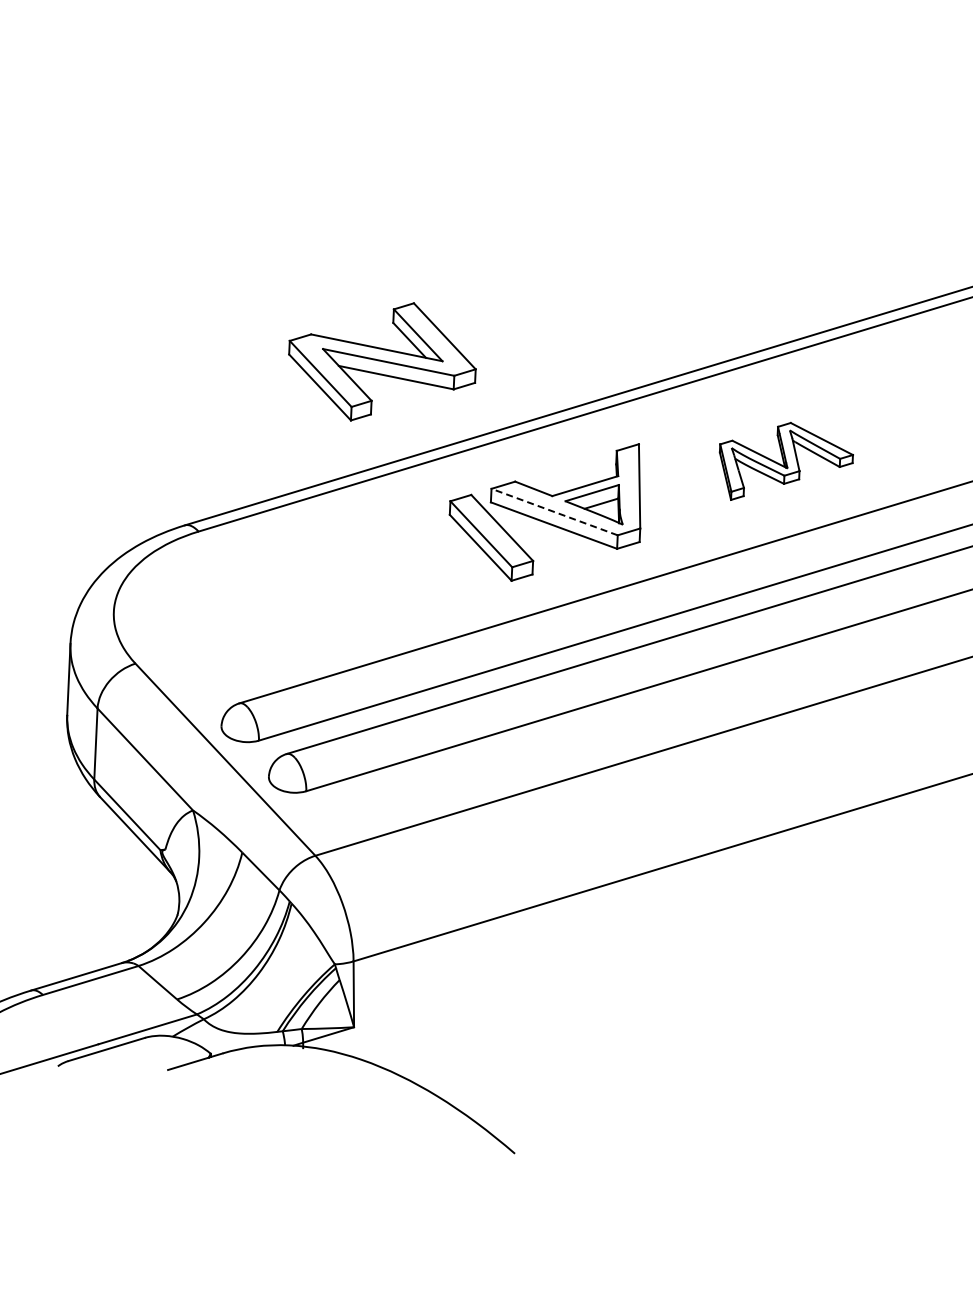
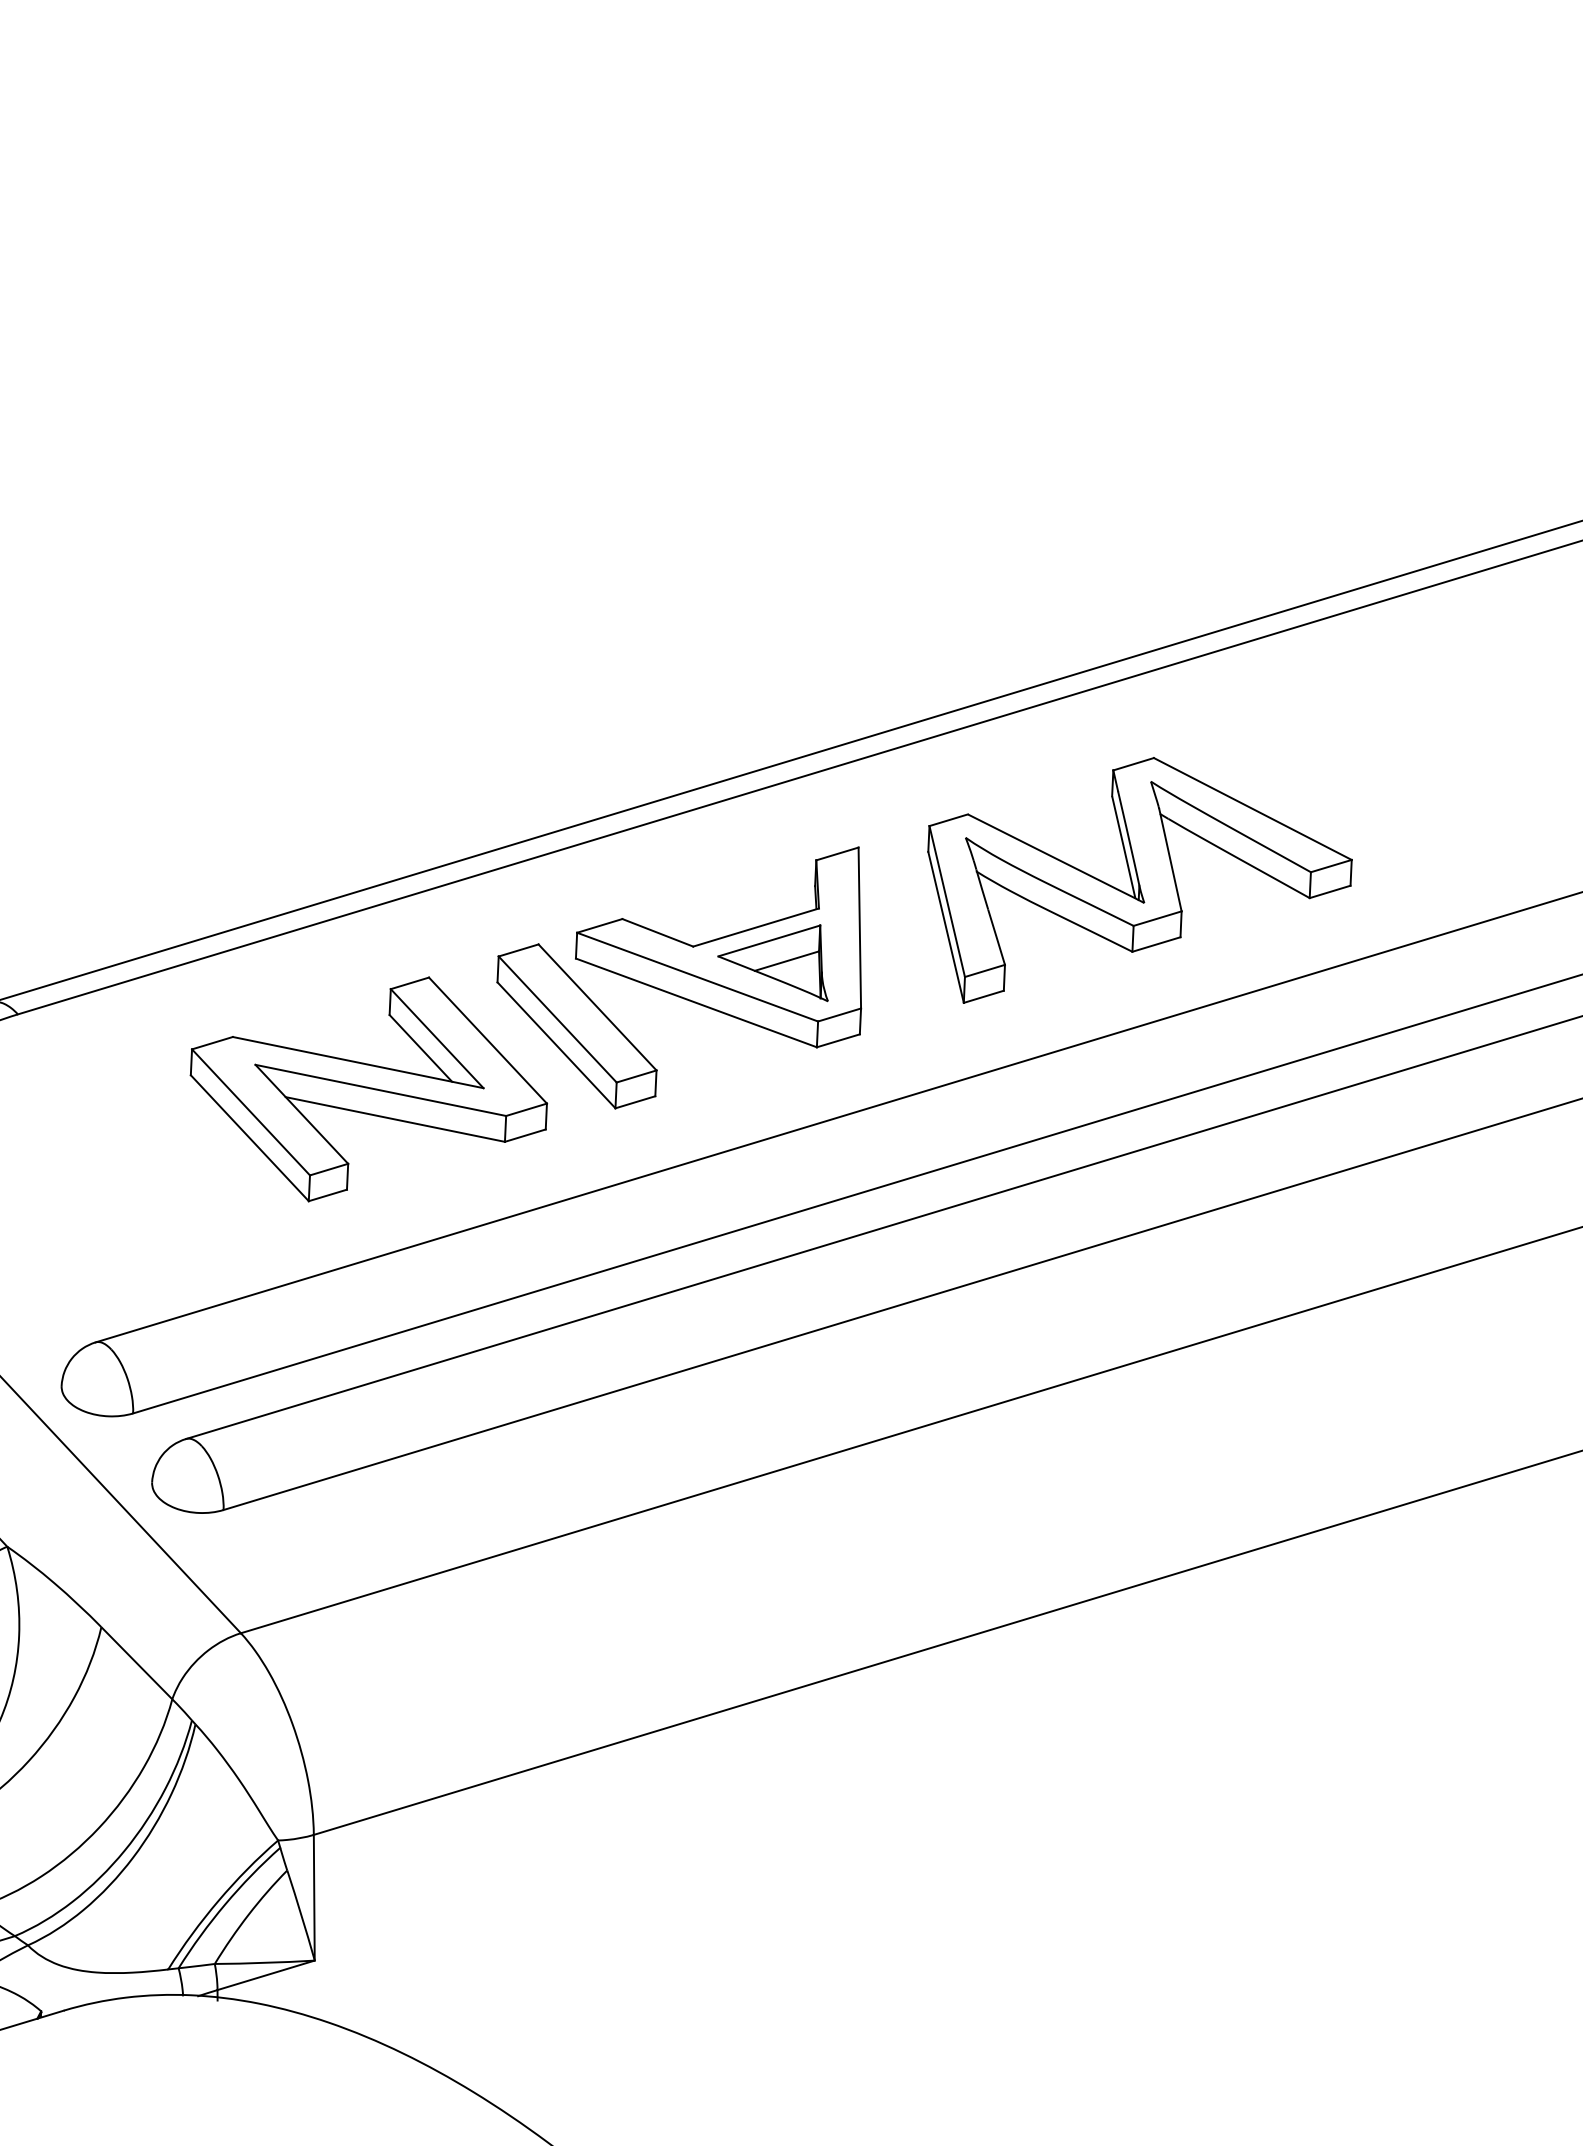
part: (382, 361) -> (369, 1088), moved
part: (786, 461) -> (1140, 880), size x1.67
line: (554, 511) -> (697, 976), dashed -> solid

